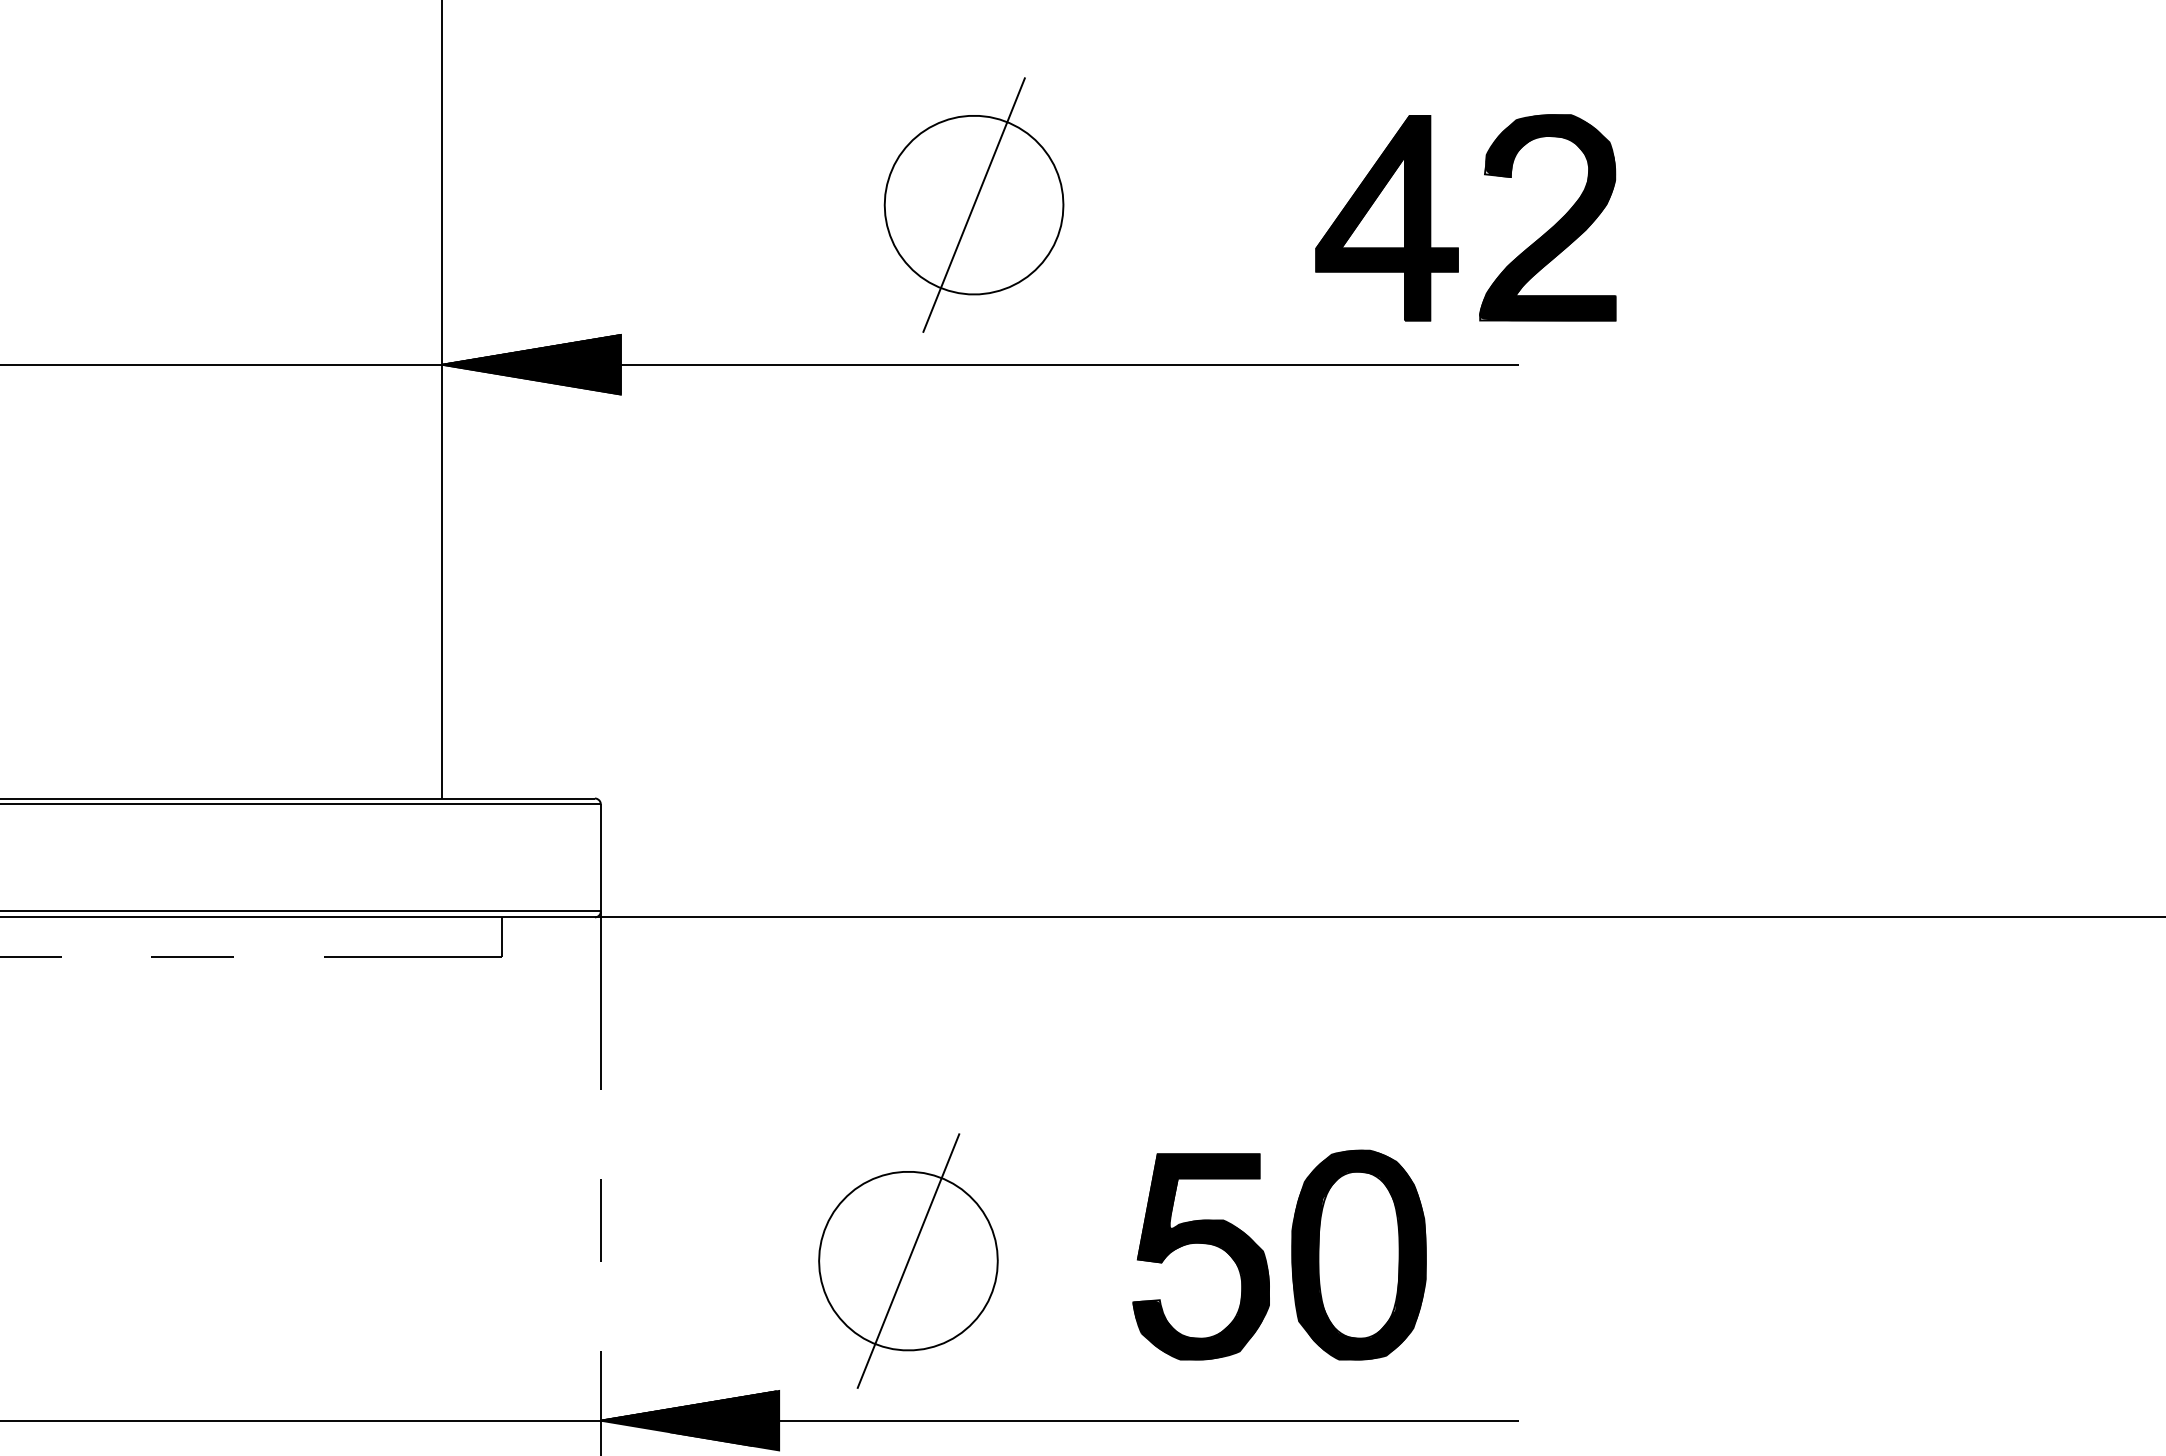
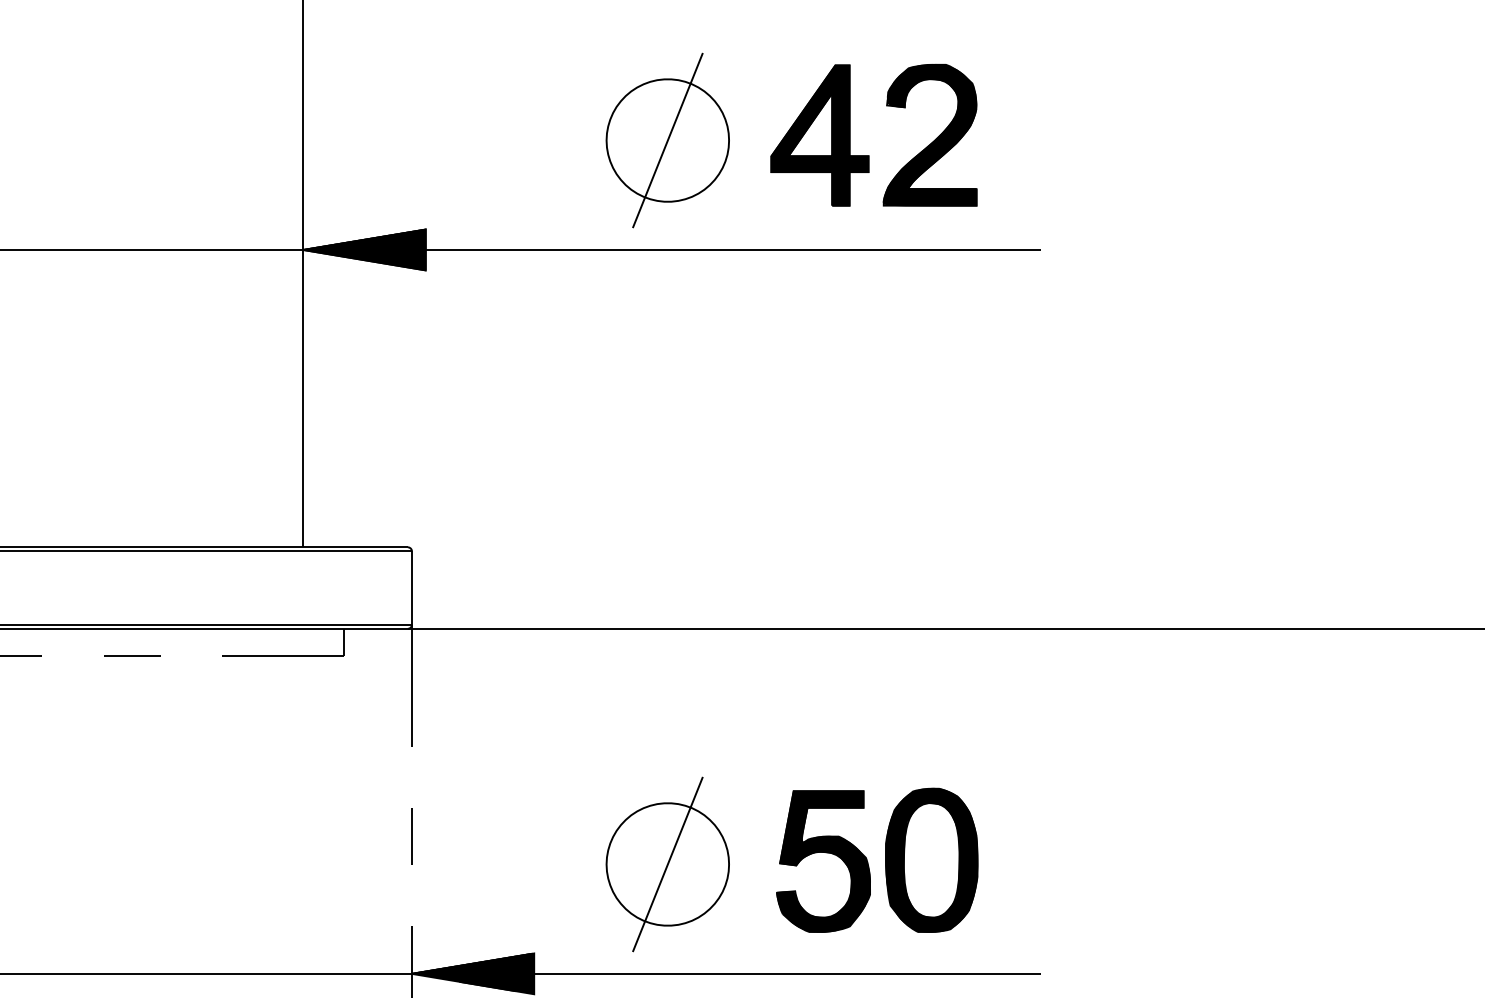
part: (1459, 247) -> (869, 155), moved
part: (907, 1261) -> (667, 864), moved

